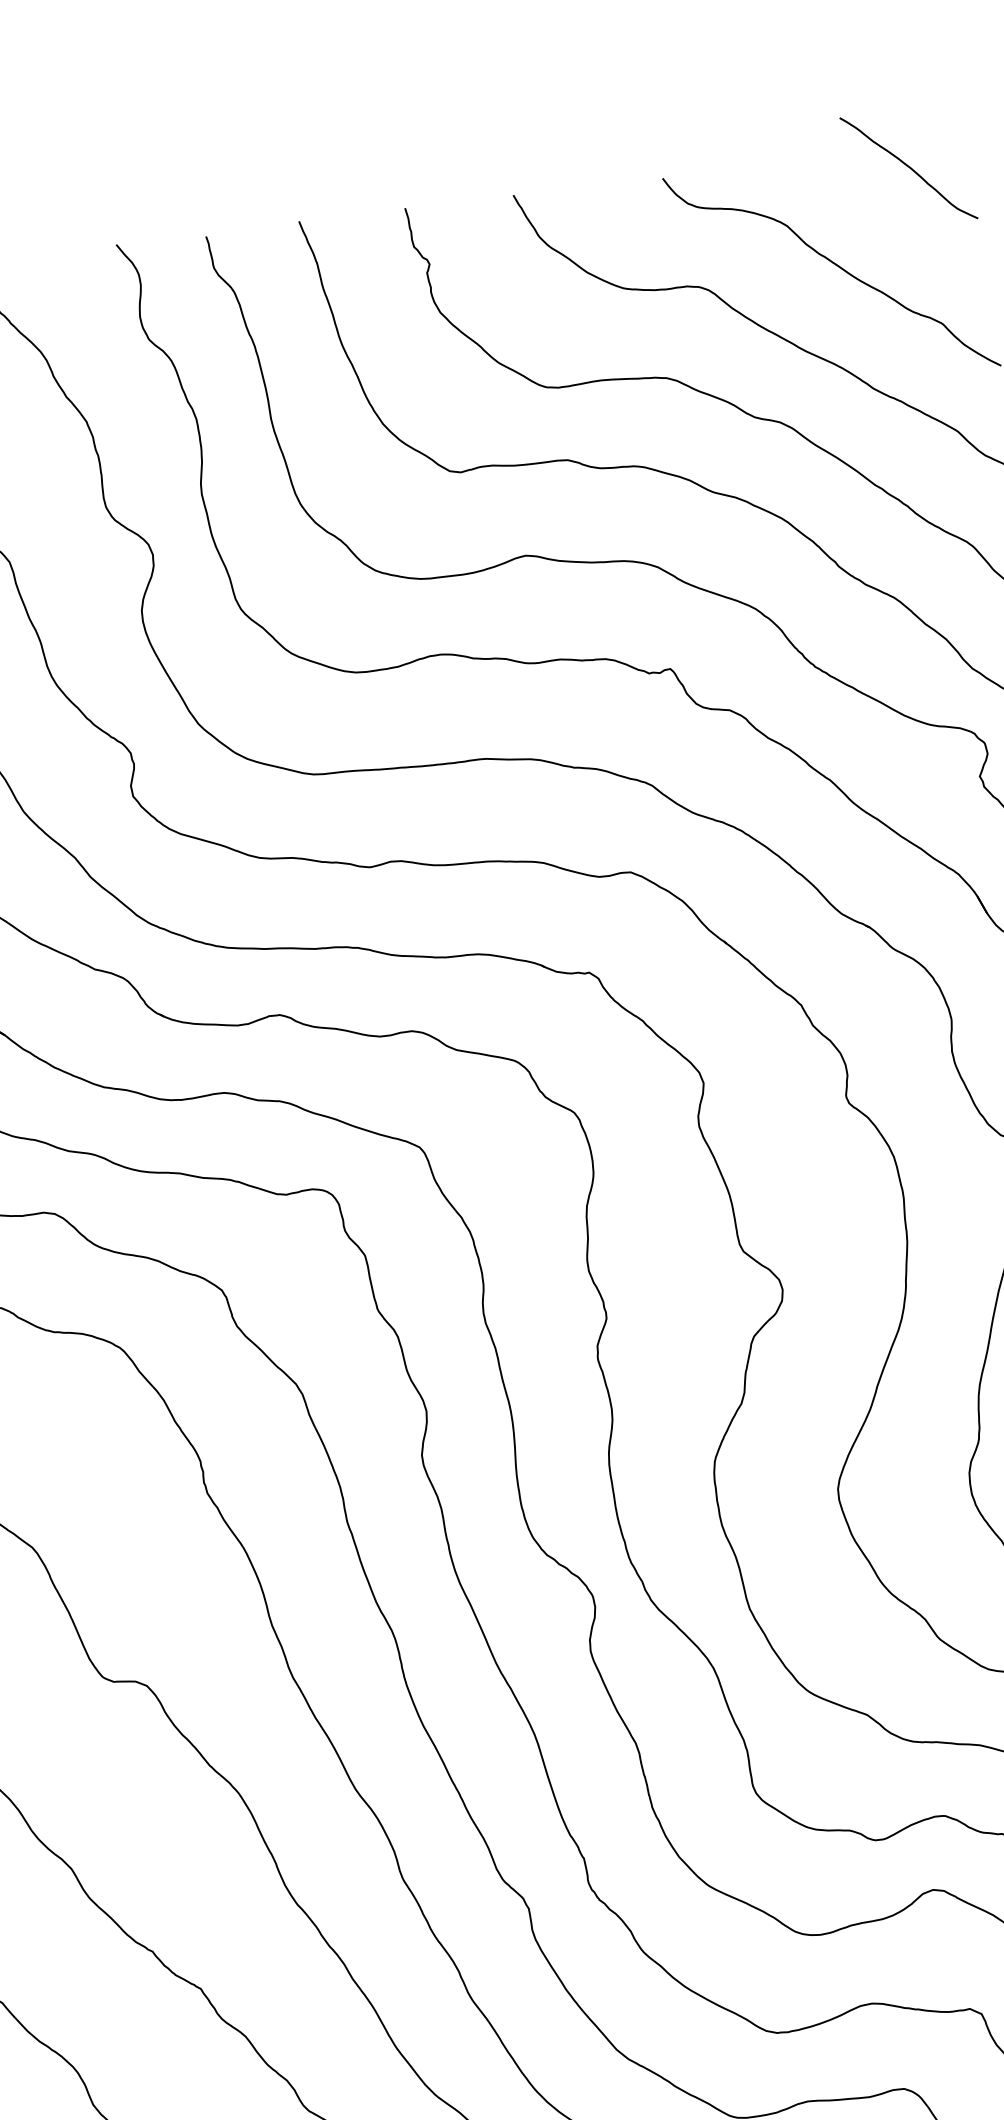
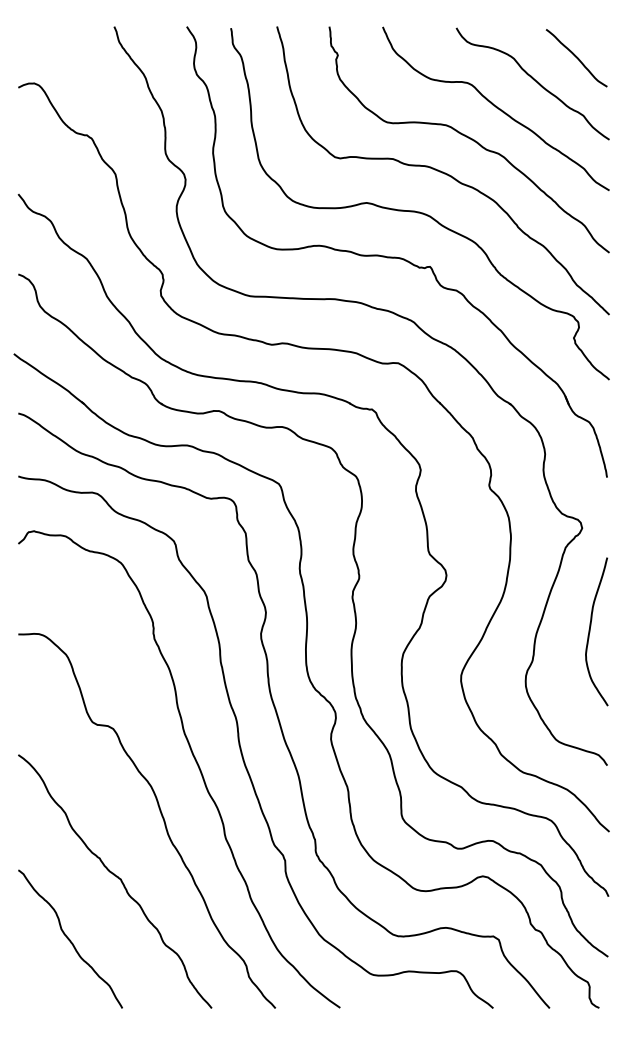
curve: (908, 169) -> (576, 58), moved

